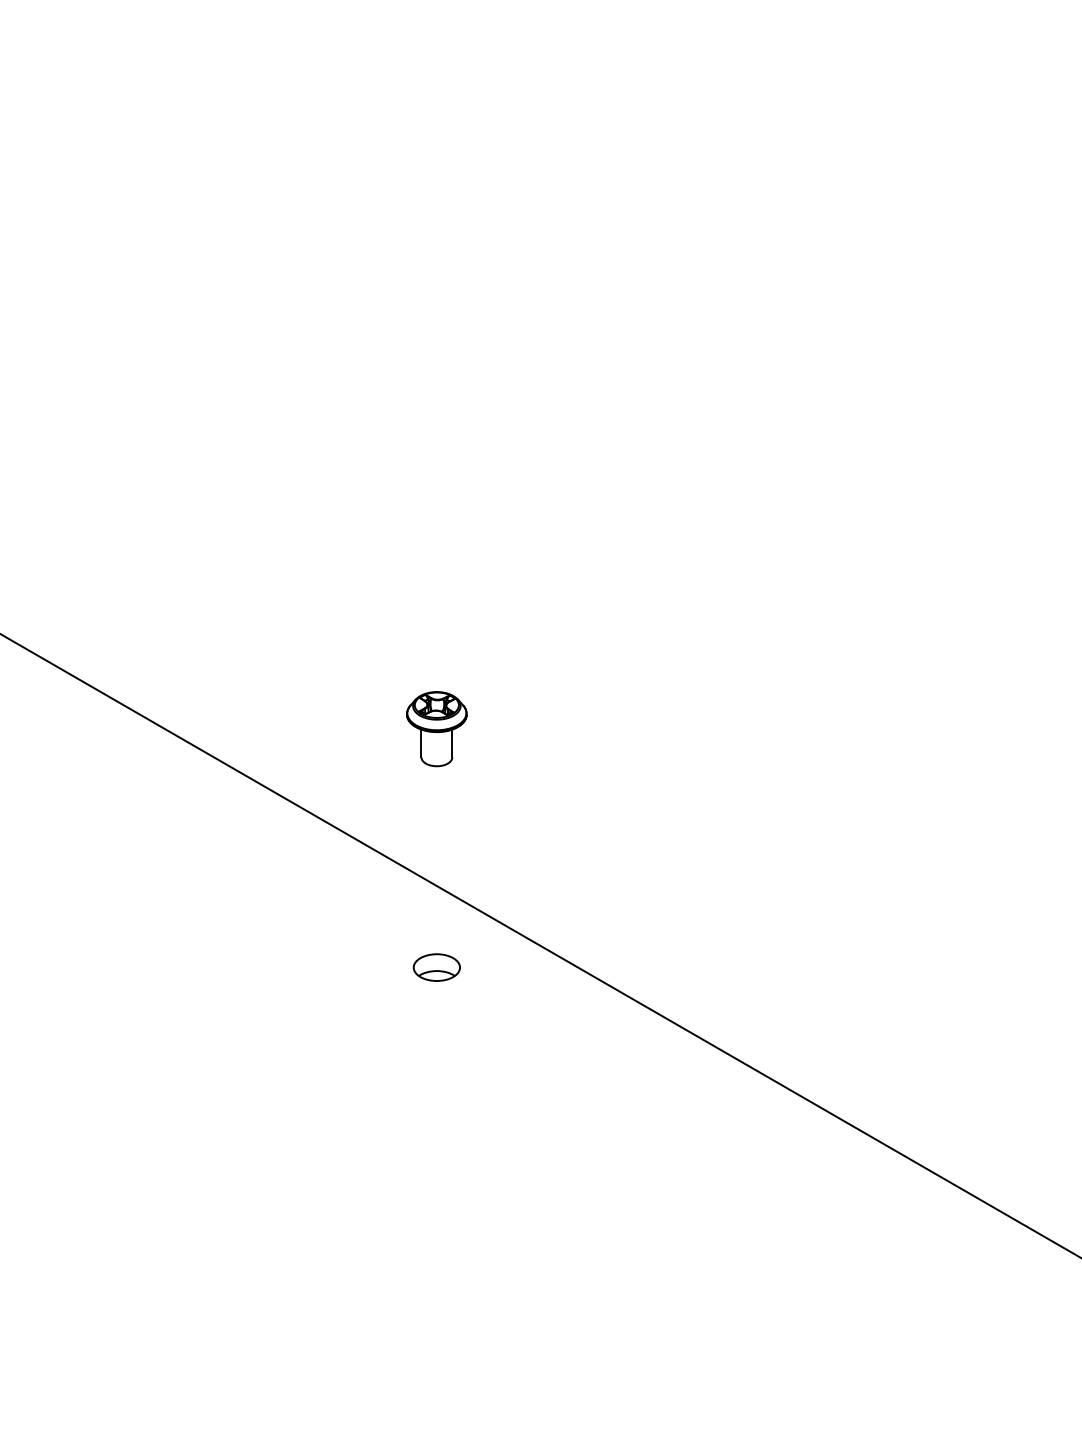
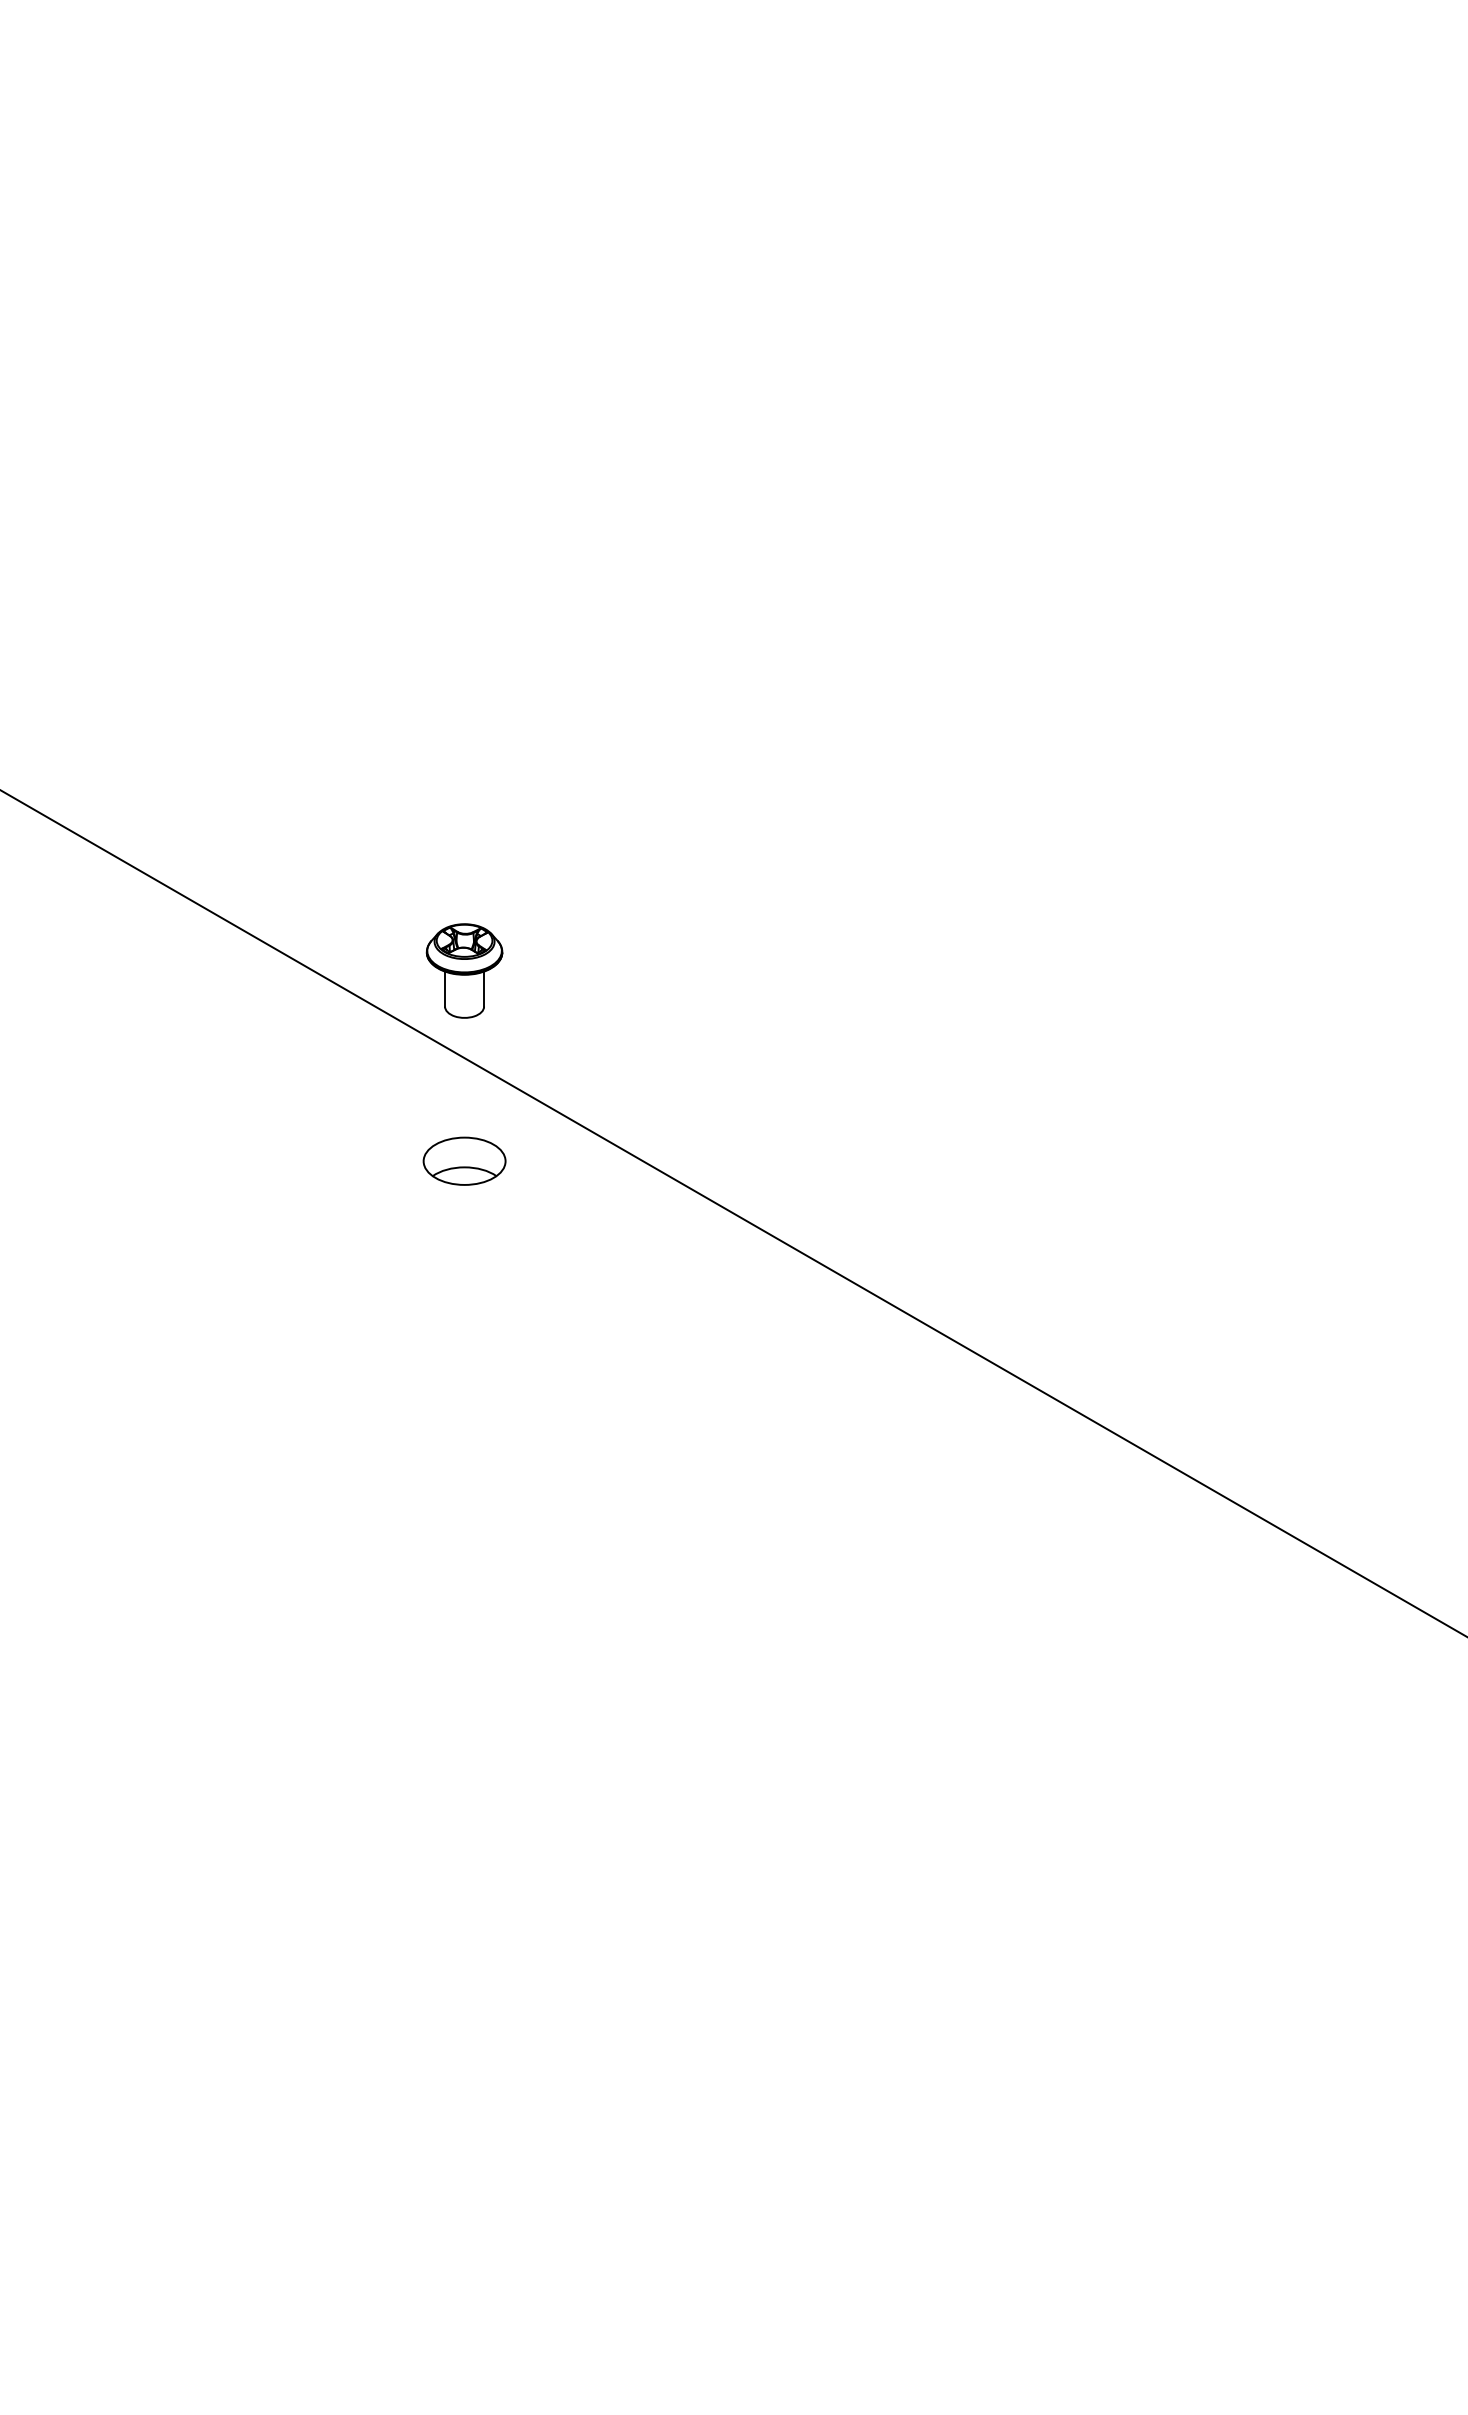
part: (436, 728) -> (464, 970), moved
part: (436, 967) -> (464, 1160), size x1.4

